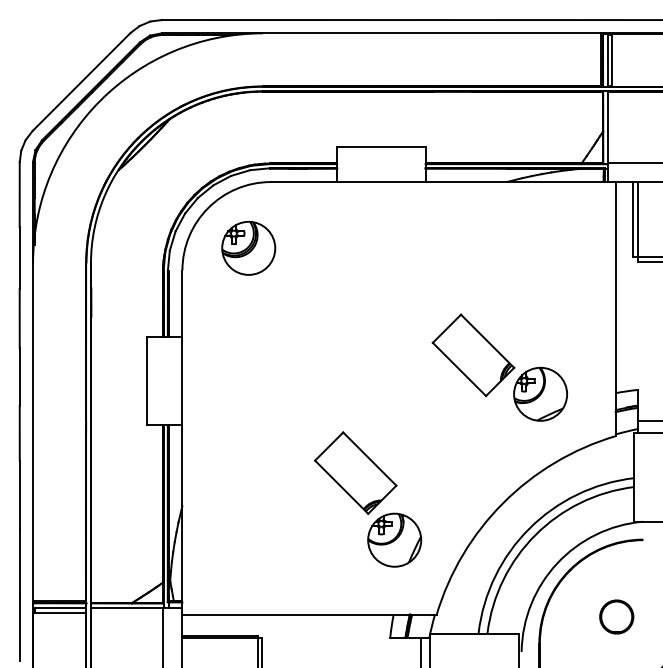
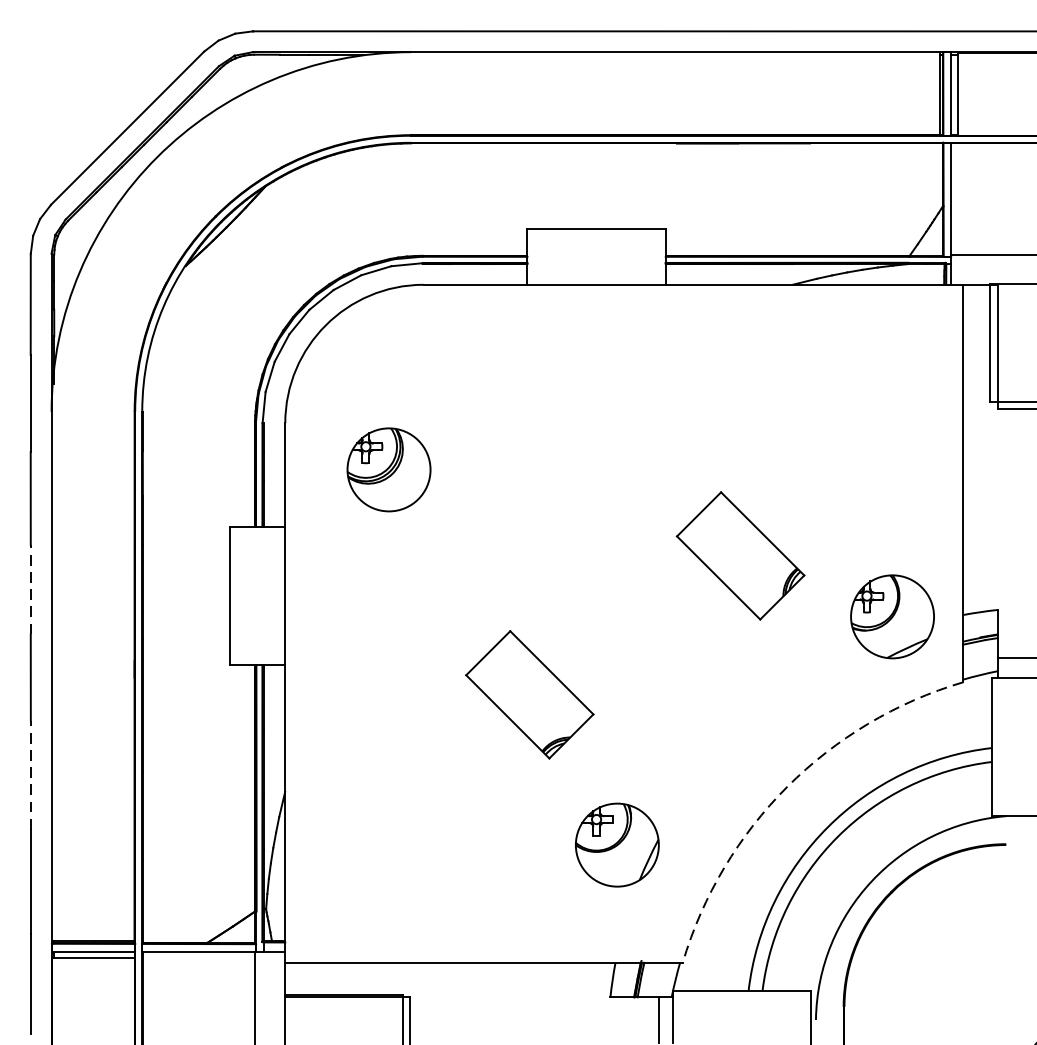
part: (248, 248) -> (388, 470), moved
line: (19, 377) -> (30, 590), solid -> dashed
part: (540, 393) -> (892, 615), moved
part: (355, 472) -> (529, 693), moved
line: (19, 495) -> (30, 775), solid -> dashed
arc: (503, 502) -> (787, 786), solid -> dashed
part: (616, 616) -> (964, 964), removed

